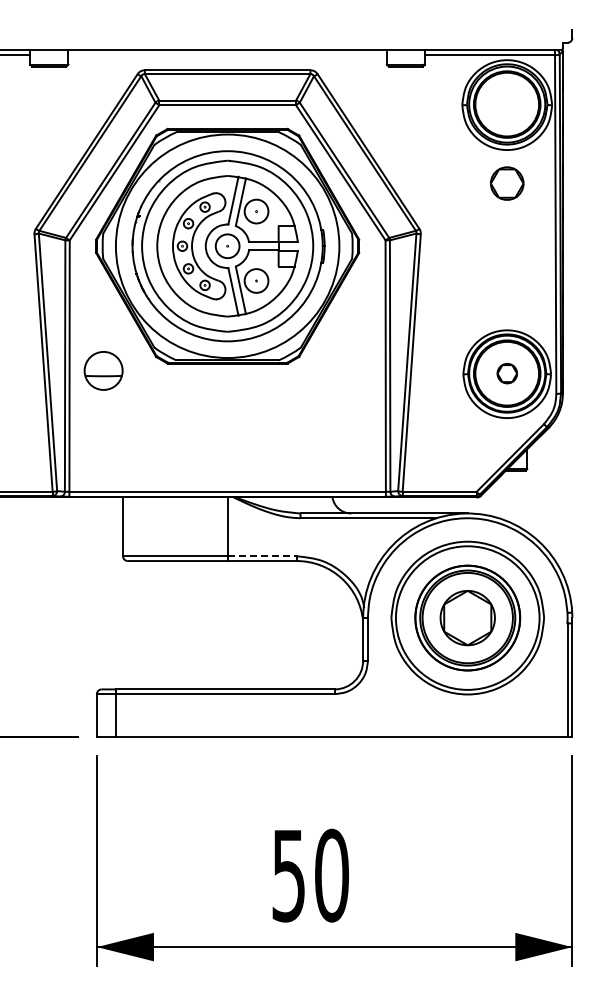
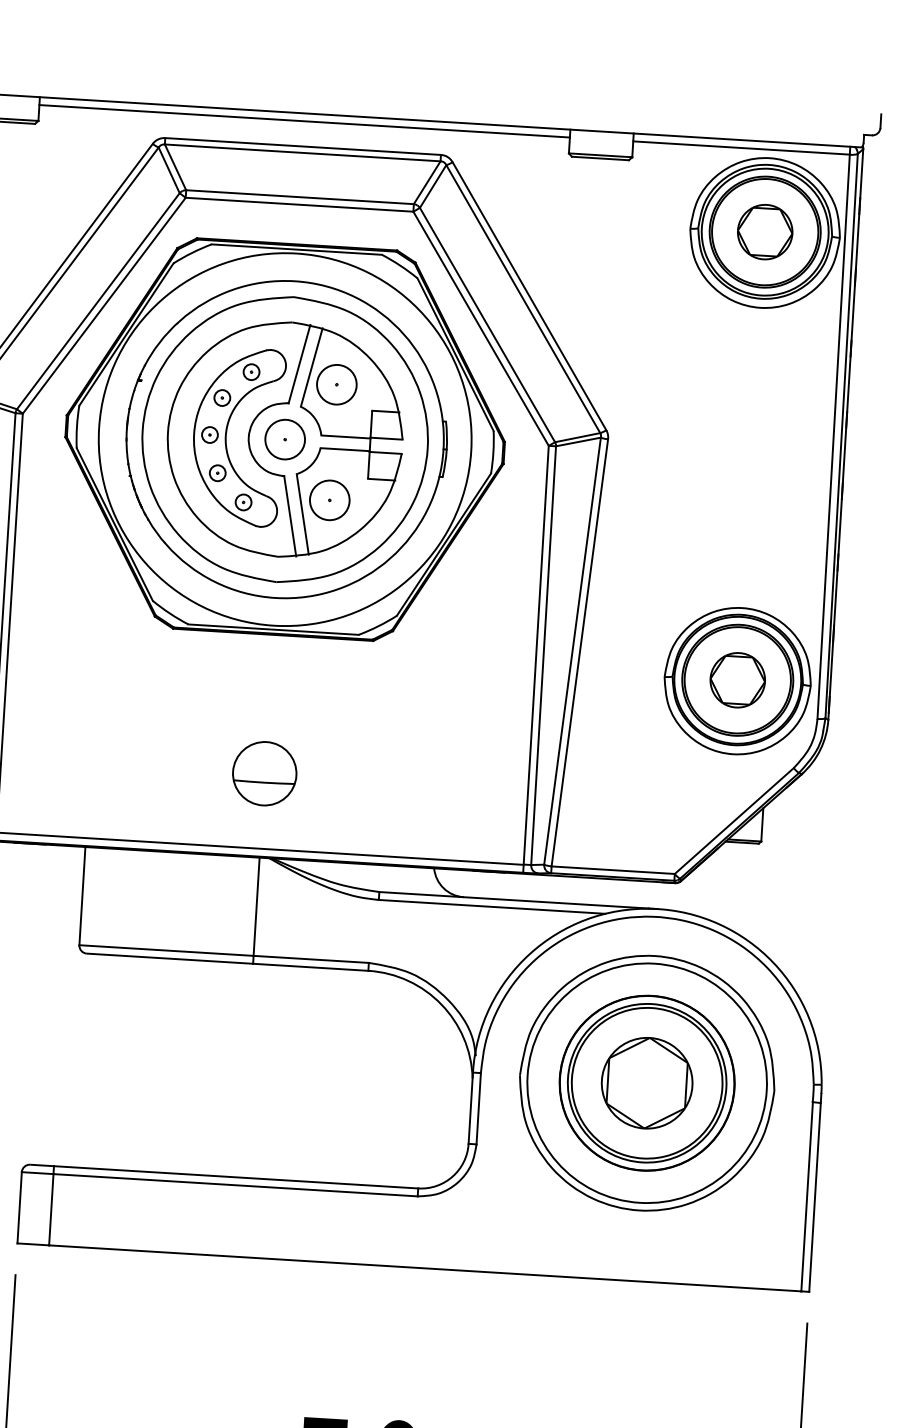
line: (227, 55) -> (304, 121), added
part: (507, 183) -> (765, 232), moved
part: (103, 370) -> (264, 773), moved
part: (507, 373) -> (738, 679), size x1.67
line: (262, 556) -> (311, 959), dashed -> solid

